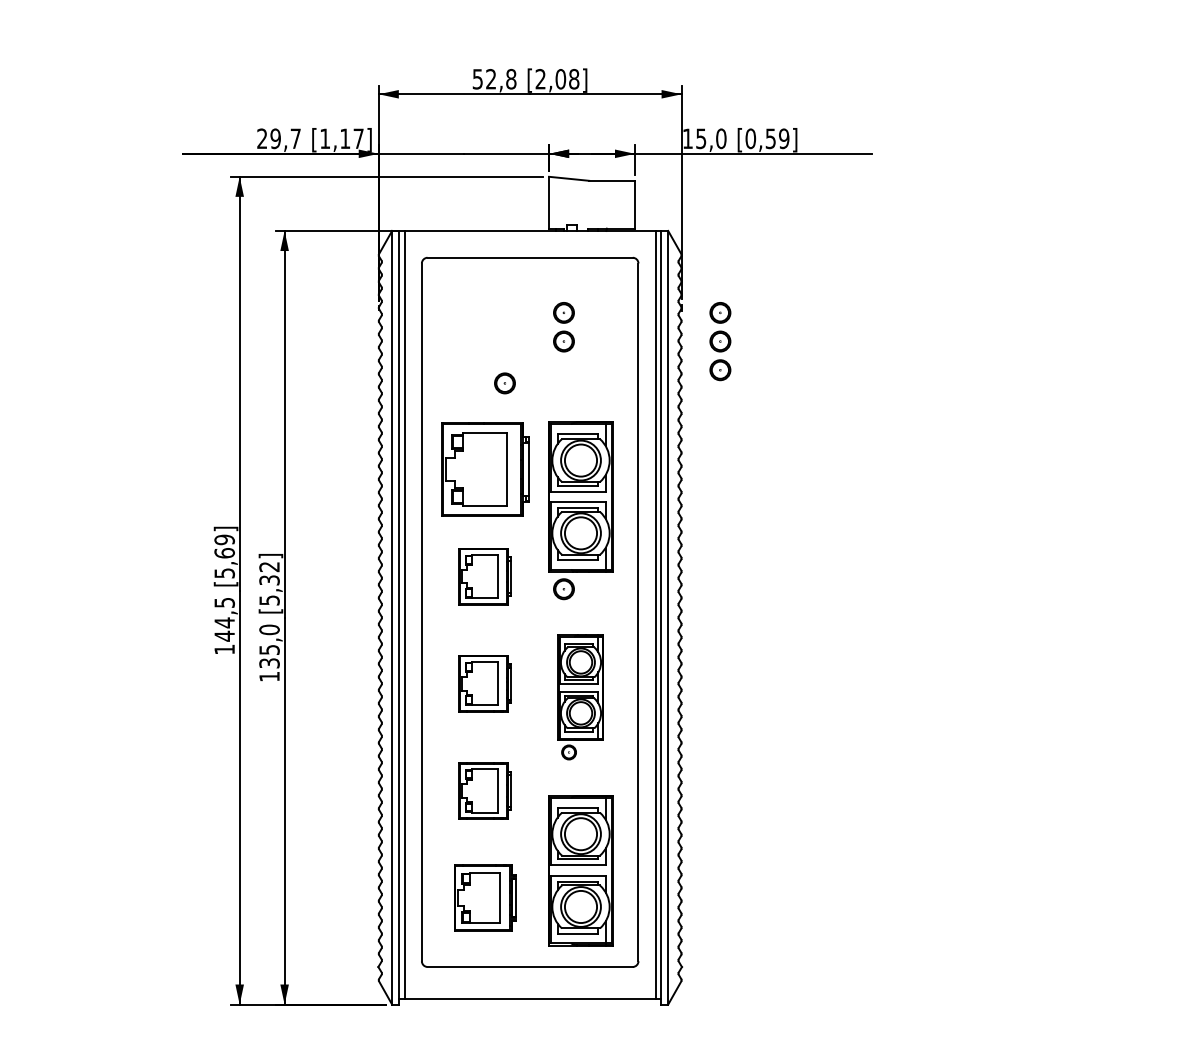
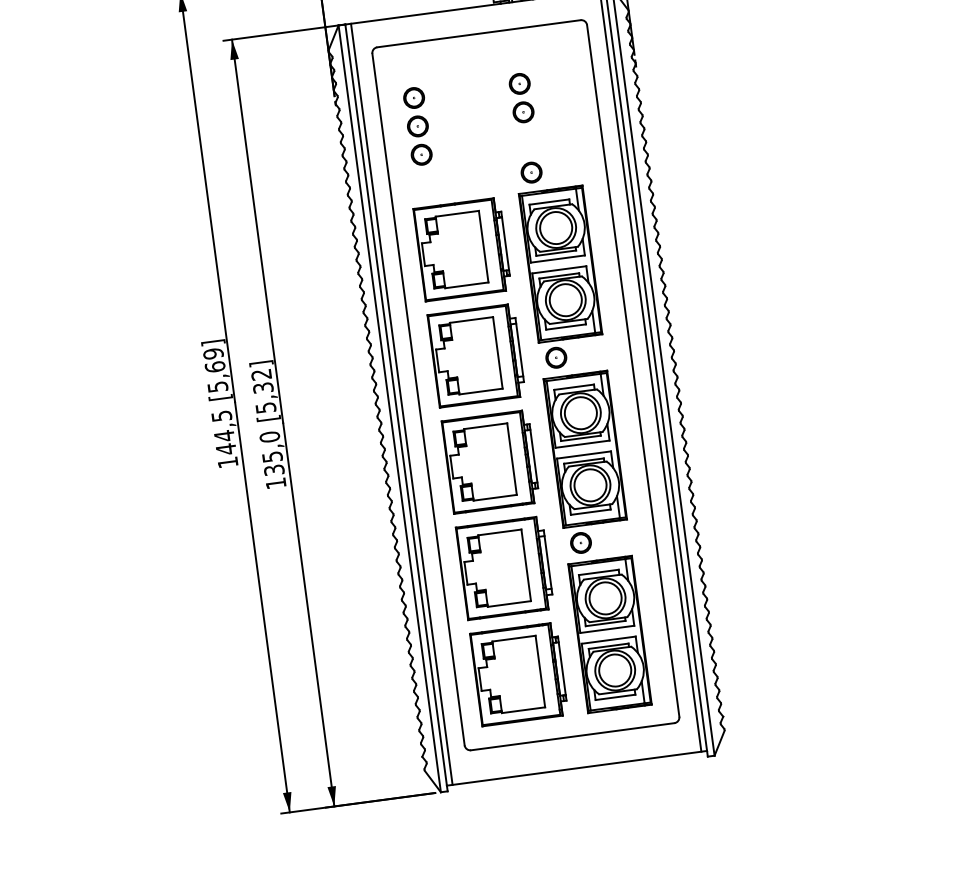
part: (720, 341) -> (418, 126), moved
part: (504, 383) -> (531, 172), moved
part: (485, 576) -> (476, 355), size x1.67
part: (485, 683) -> (490, 461), size x1.67
part: (580, 697) -> (587, 462), size x1.43
part: (485, 790) -> (505, 567), size x1.67
part: (485, 897) -> (519, 673), size x1.43

